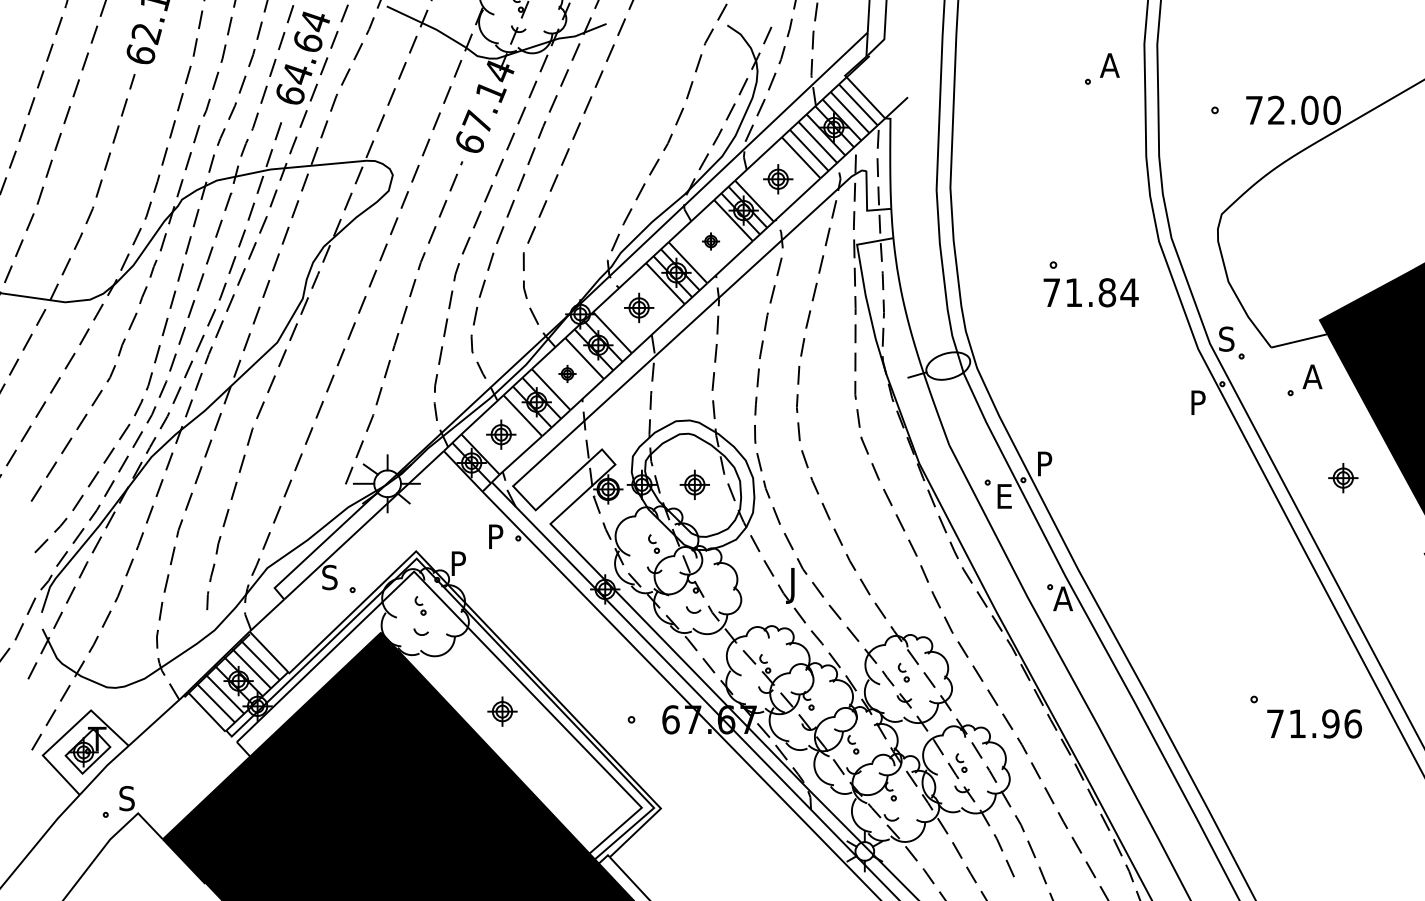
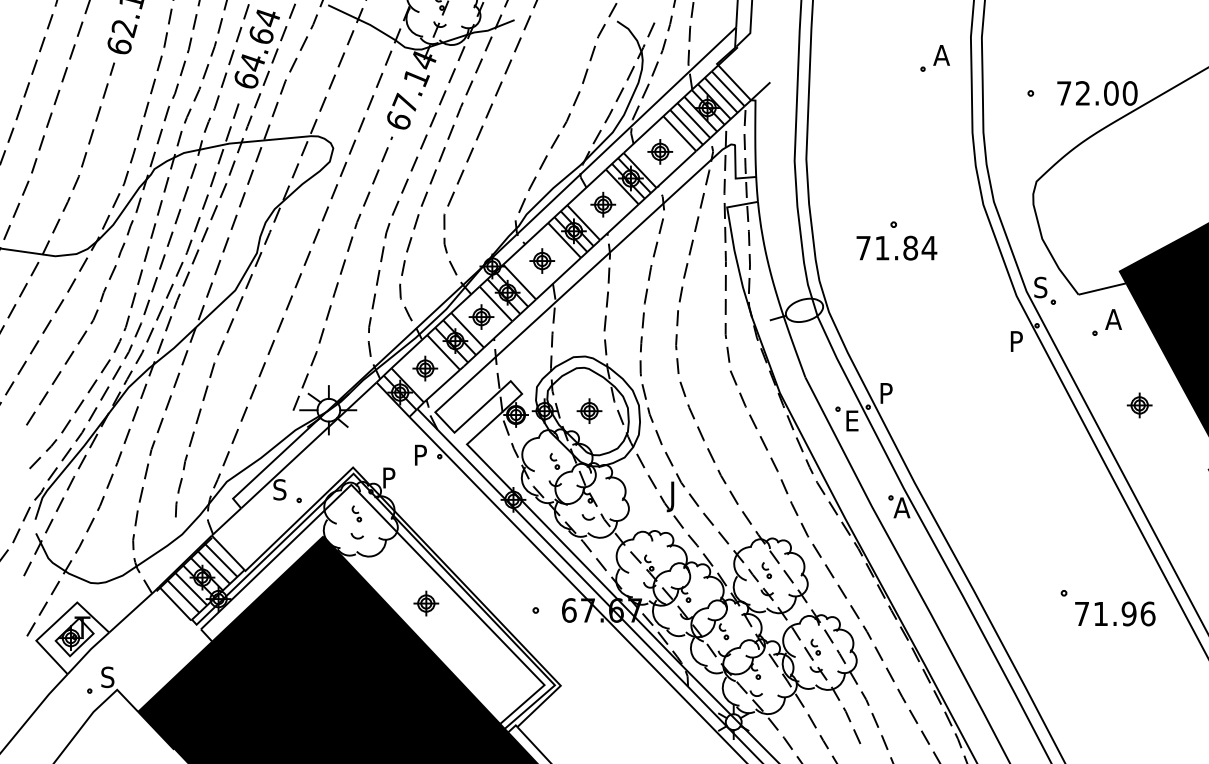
part: (710, 241) -> (602, 204), size x1.67
text: (1090, 292) -> (896, 247), moved
part: (567, 373) -> (481, 316), size x1.67

